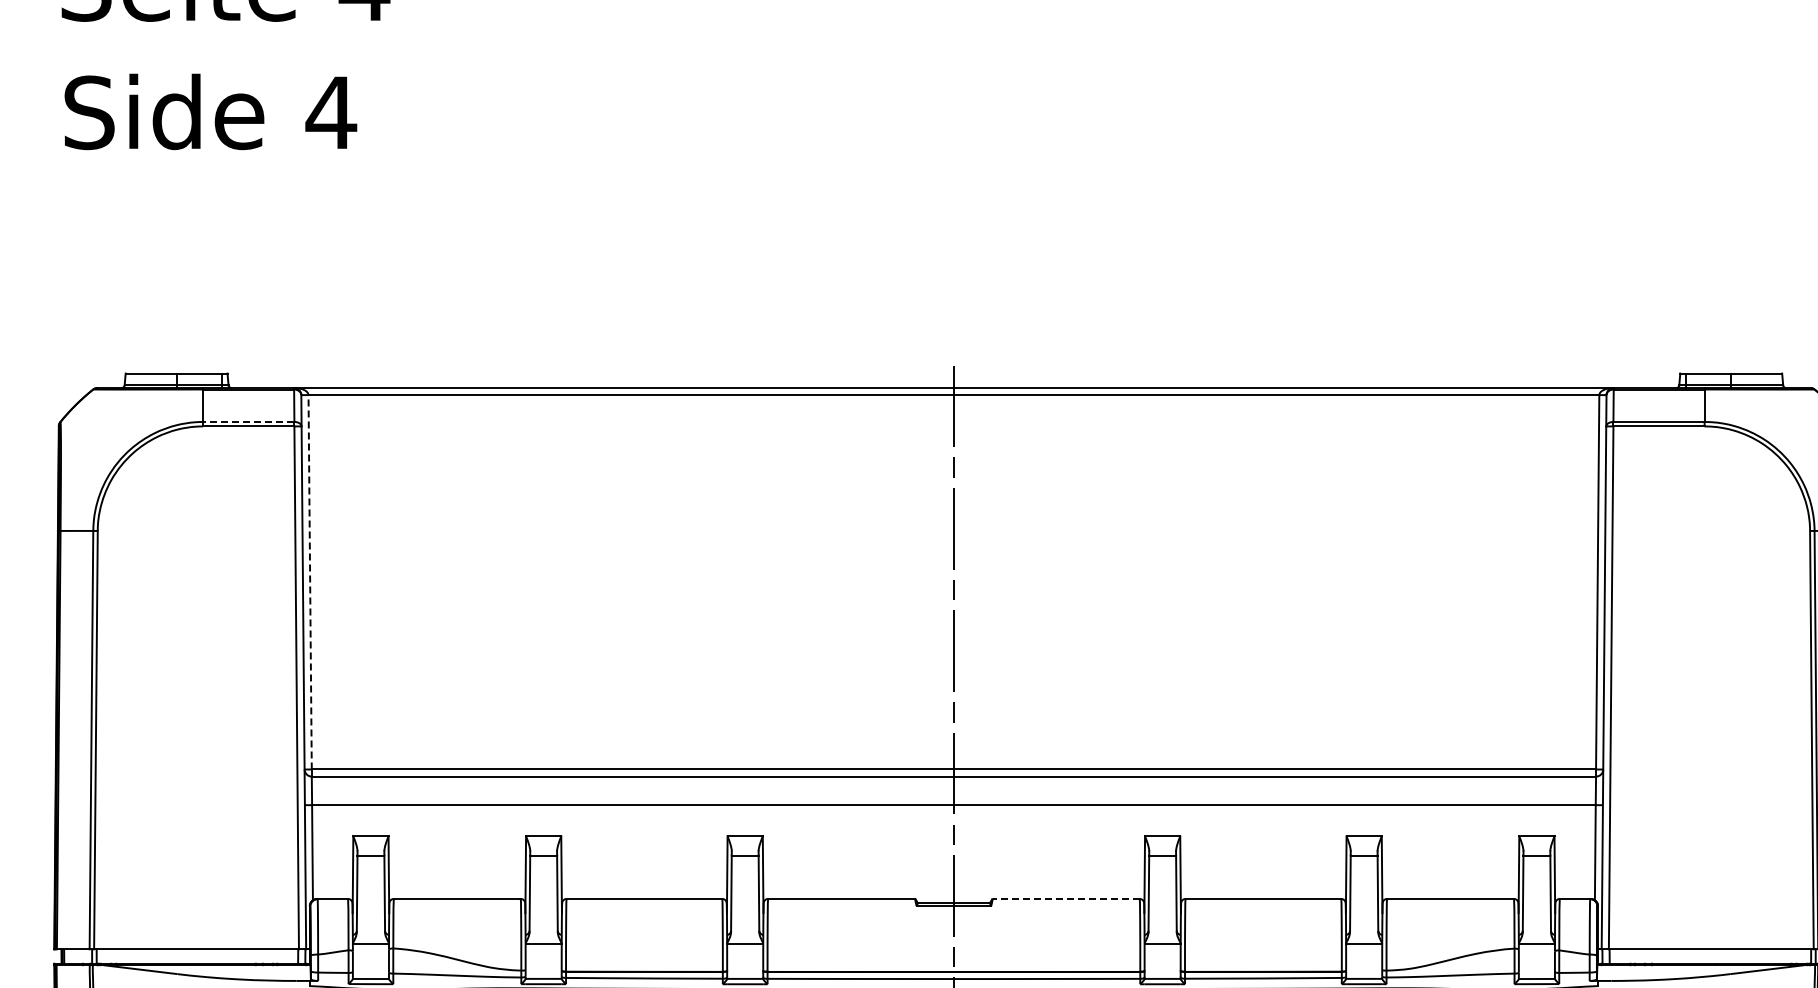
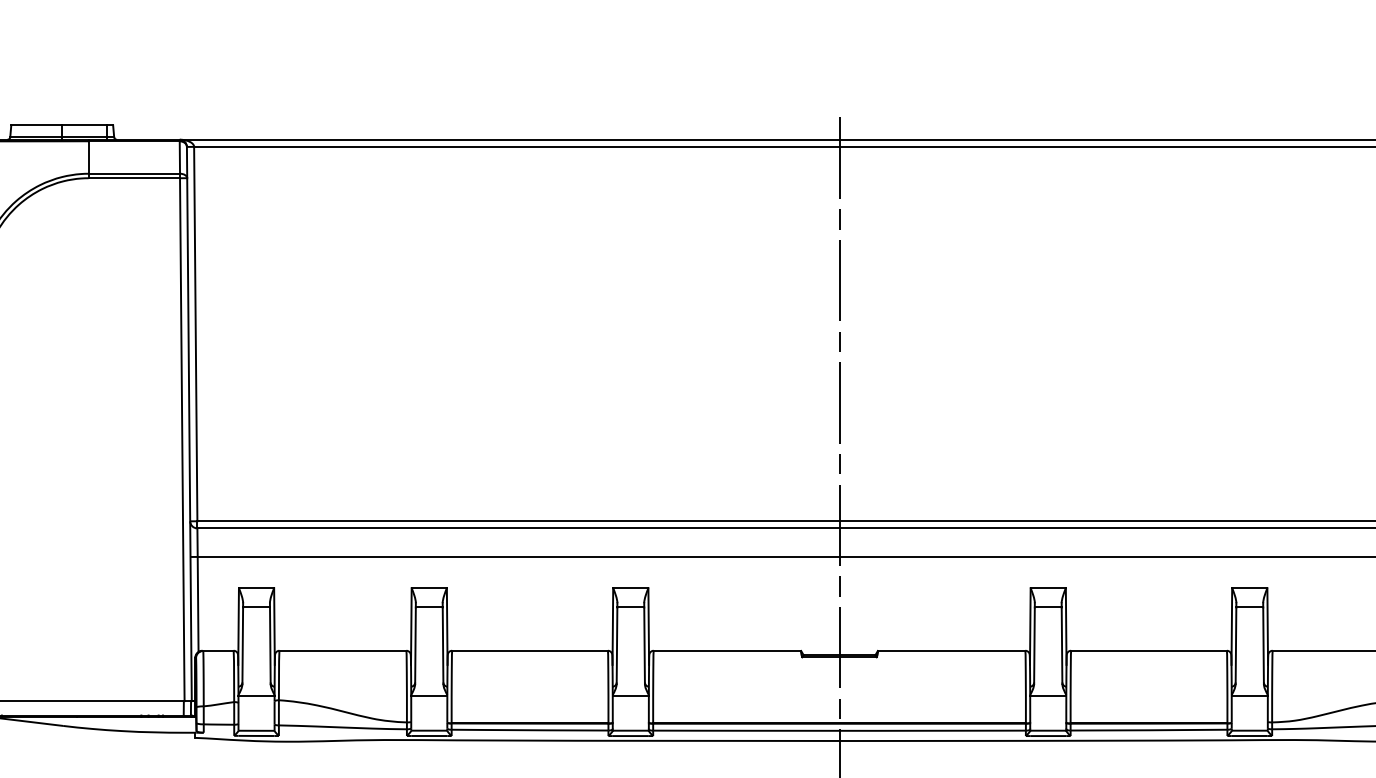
line: (248, 421) -> (134, 173), dashed -> solid
line: (310, 581) -> (196, 333), dashed -> solid
line: (1066, 898) -> (952, 650), dashed -> solid

